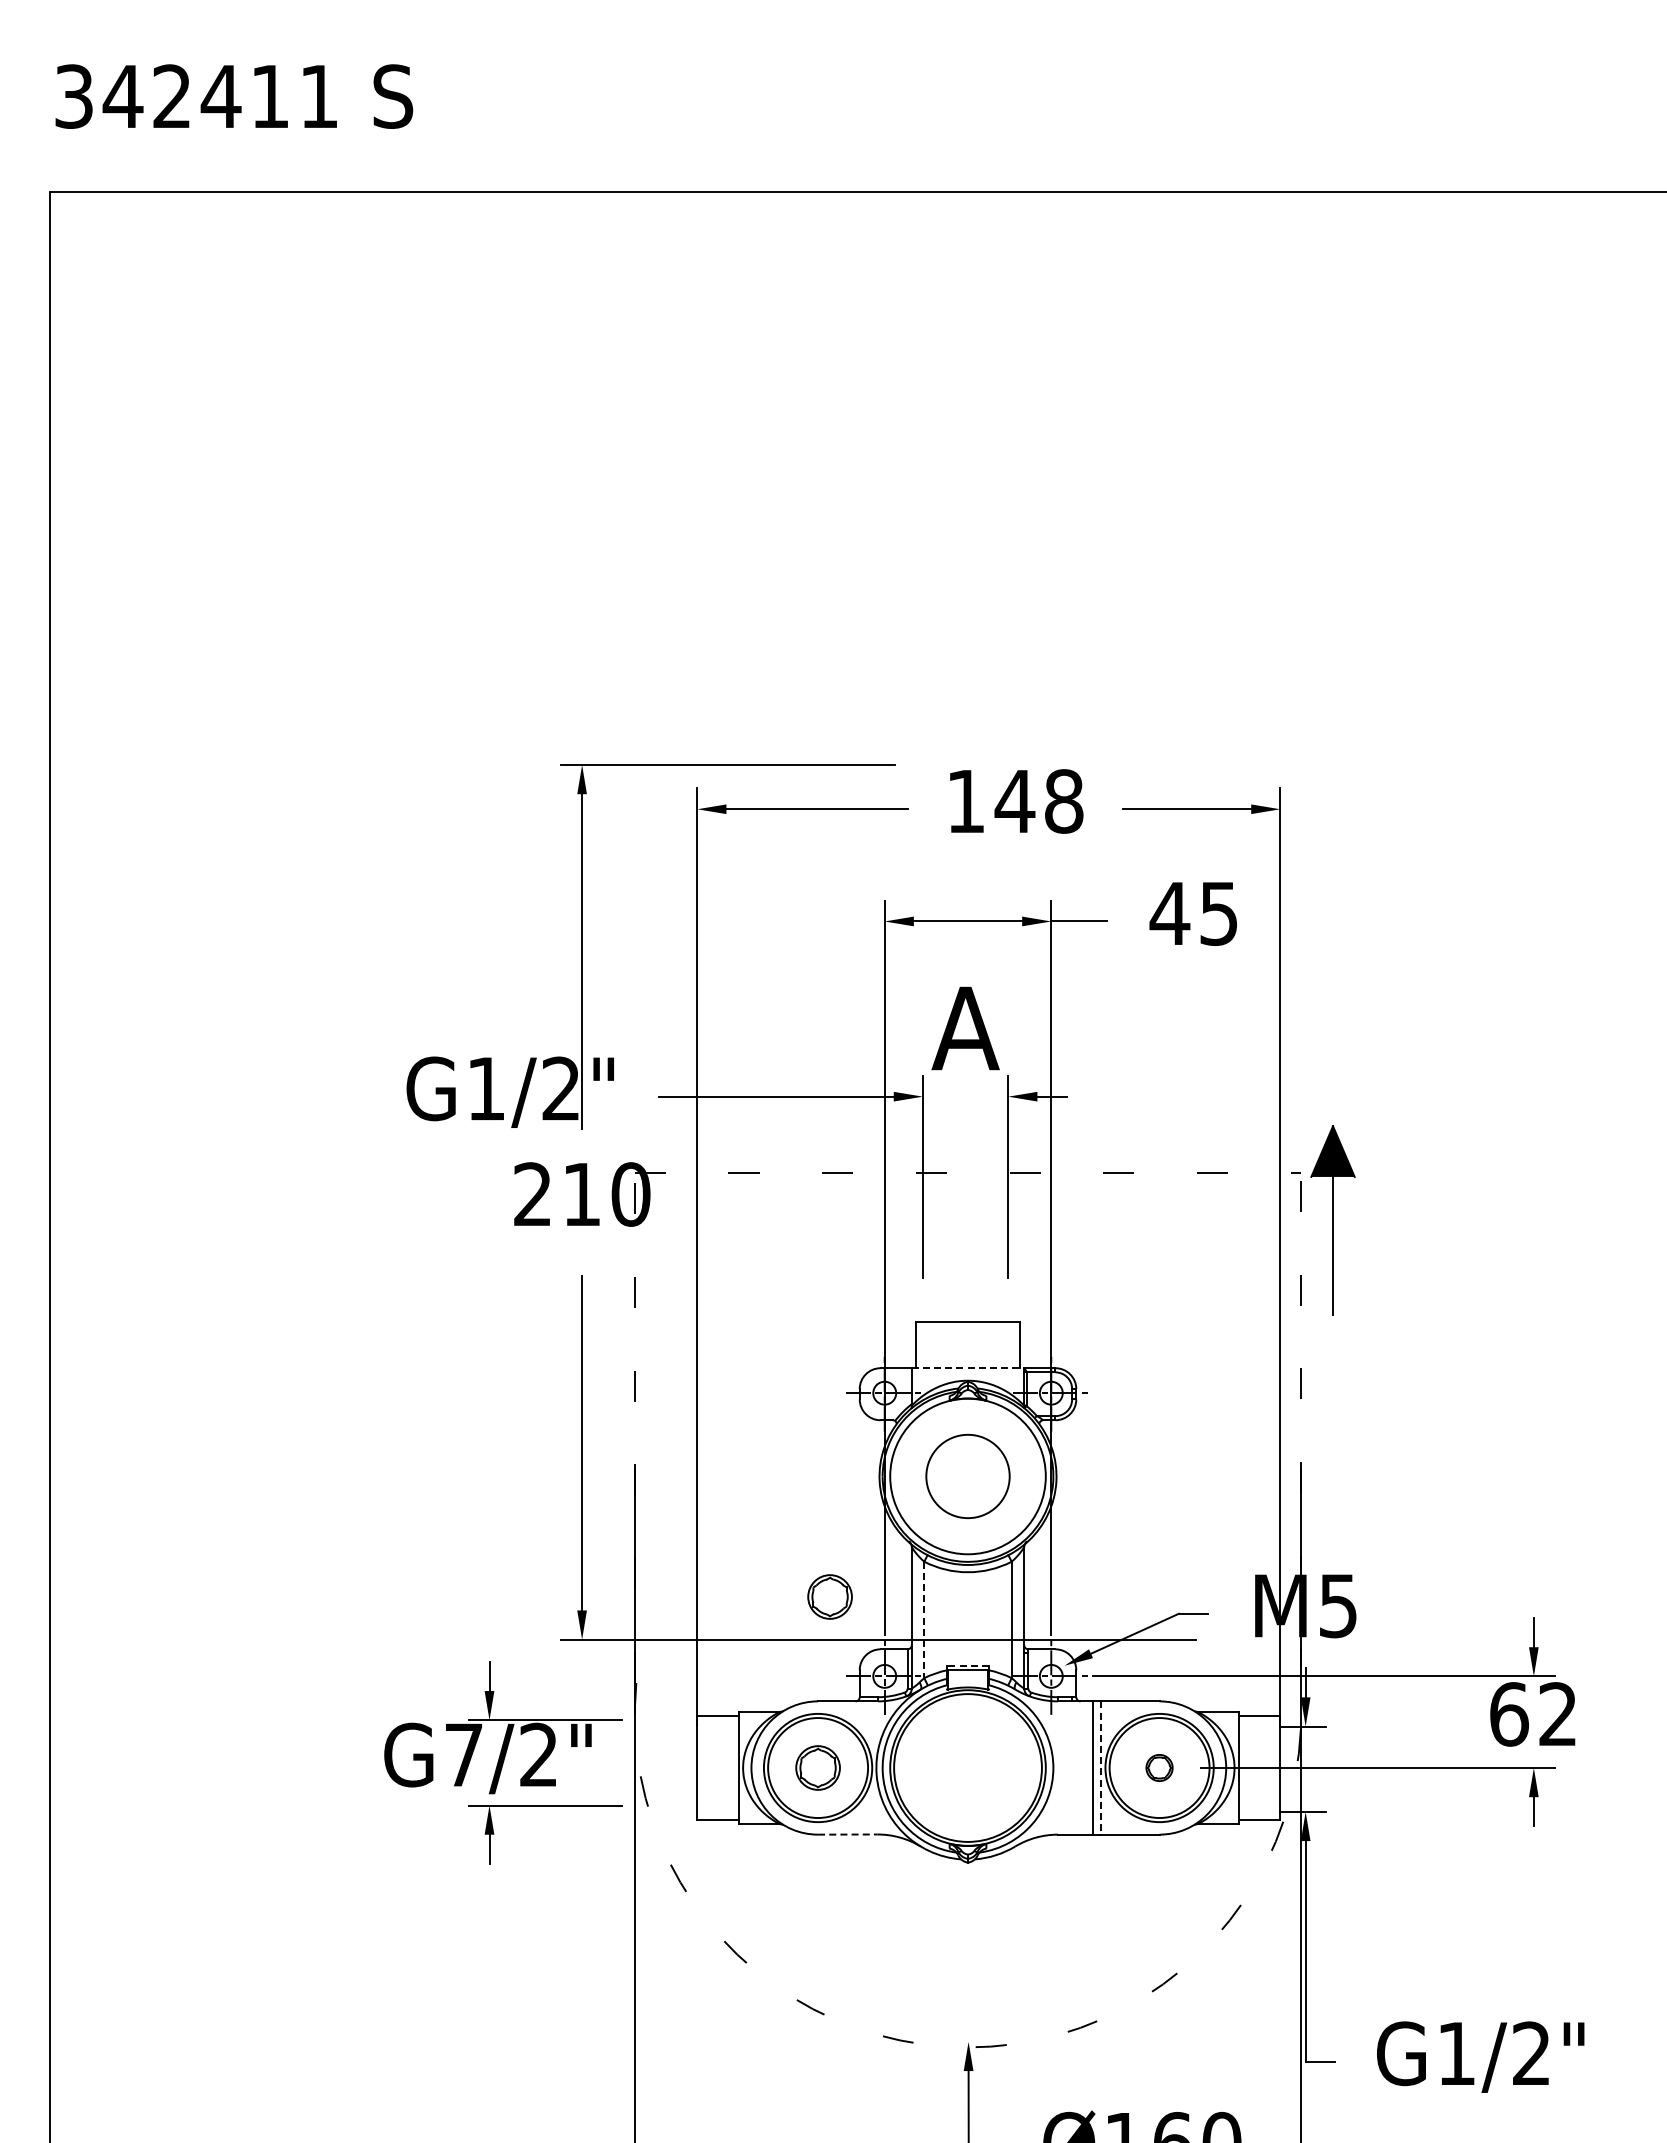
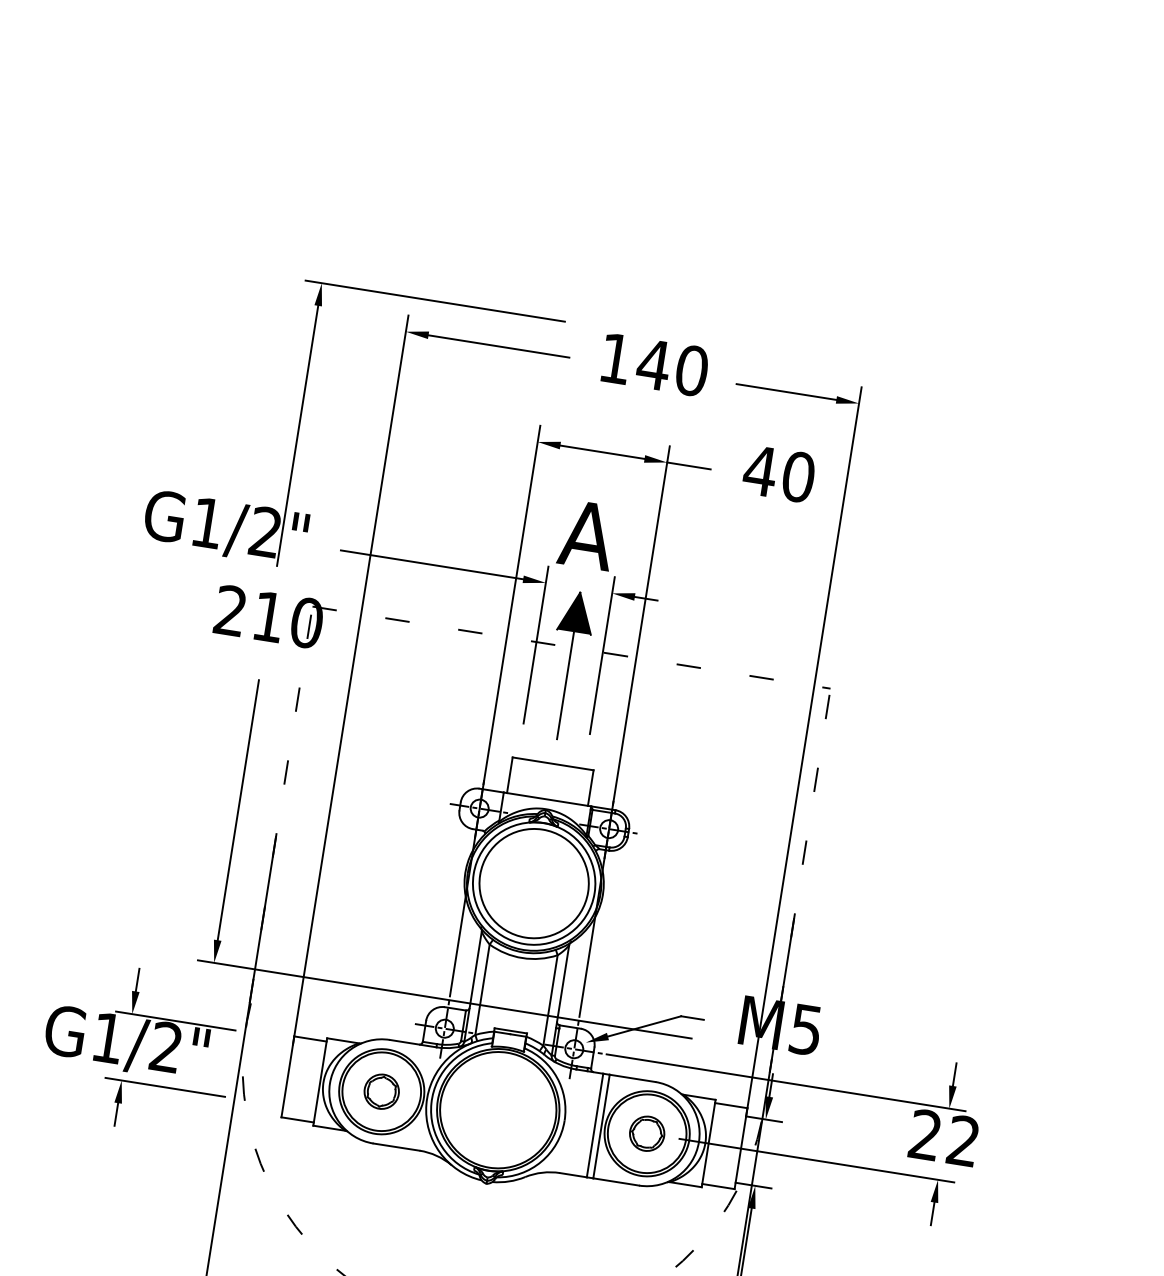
text: (1063, 801) -> (691, 370), 148 -> 140
text: (1218, 913) -> (798, 476), 45 -> 40
part: (1332, 1220) -> (568, 665), moved
line: (968, 1368) -> (547, 799), dashed -> solid
circle: (967, 1476) -> (533, 883), size x1.67
part: (829, 1596) -> (411, 959), removed
line: (924, 1620) -> (482, 990), dashed -> solid
line: (968, 1665) -> (511, 1030), dashed -> solid
text: (1509, 1714) -> (925, 1135), 62 -> 22
text: (464, 1754) -> (108, 1037), G7/2" -> G1/2"
part: (1159, 1767) -> (647, 1133), size x1.67
line: (1100, 1768) -> (601, 1126), dashed -> solid
line: (847, 1834) -> (396, 1147), dashed -> solid

